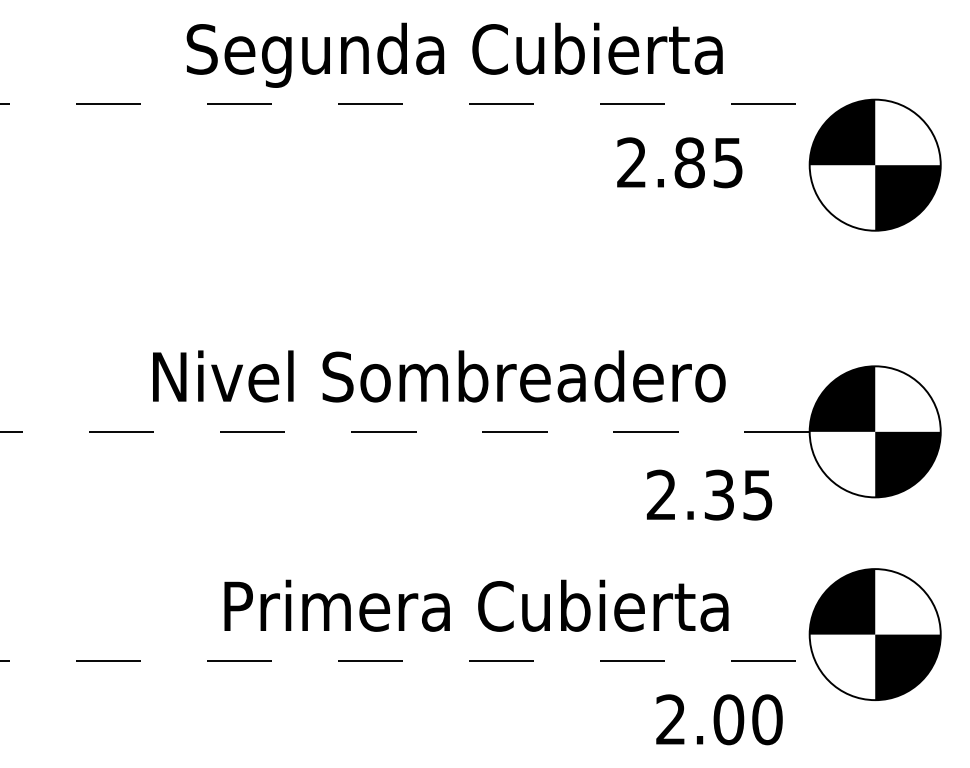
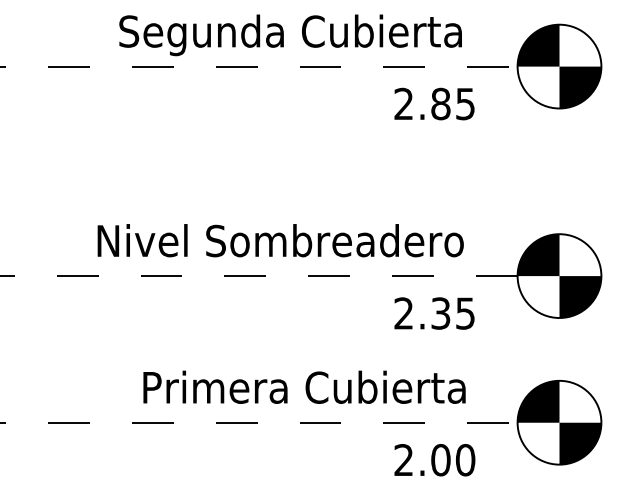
part: (875, 165) -> (559, 66), moved
text: (709, 495) -> (434, 313), moved
part: (875, 634) -> (559, 422), moved
text: (718, 720) -> (434, 460), moved

